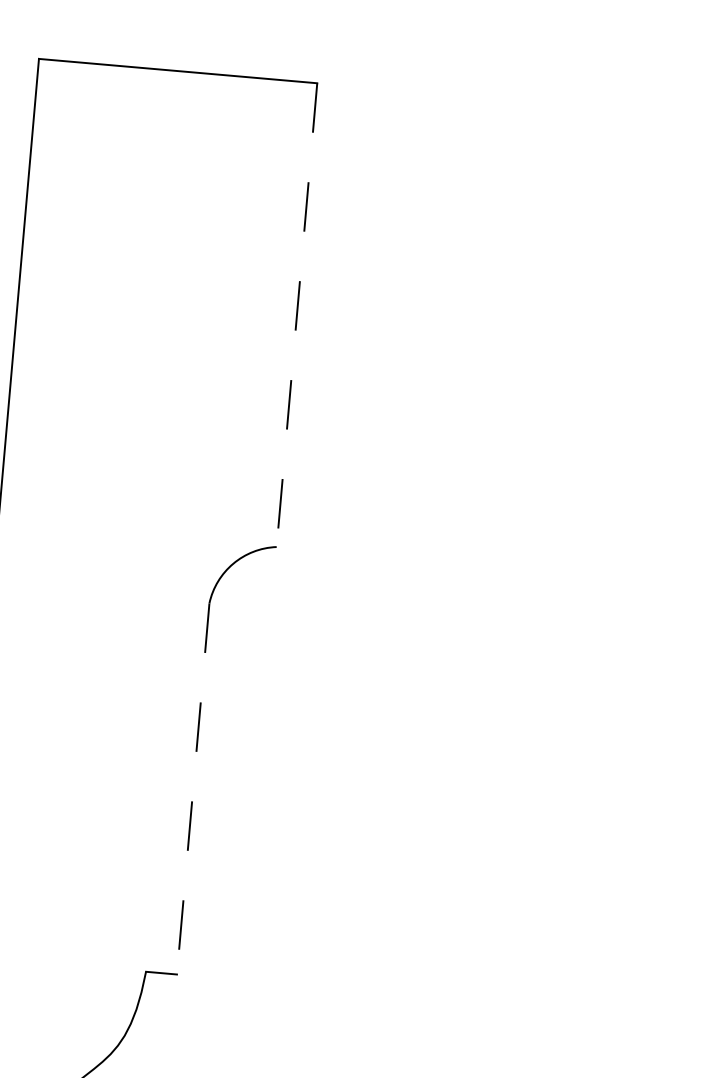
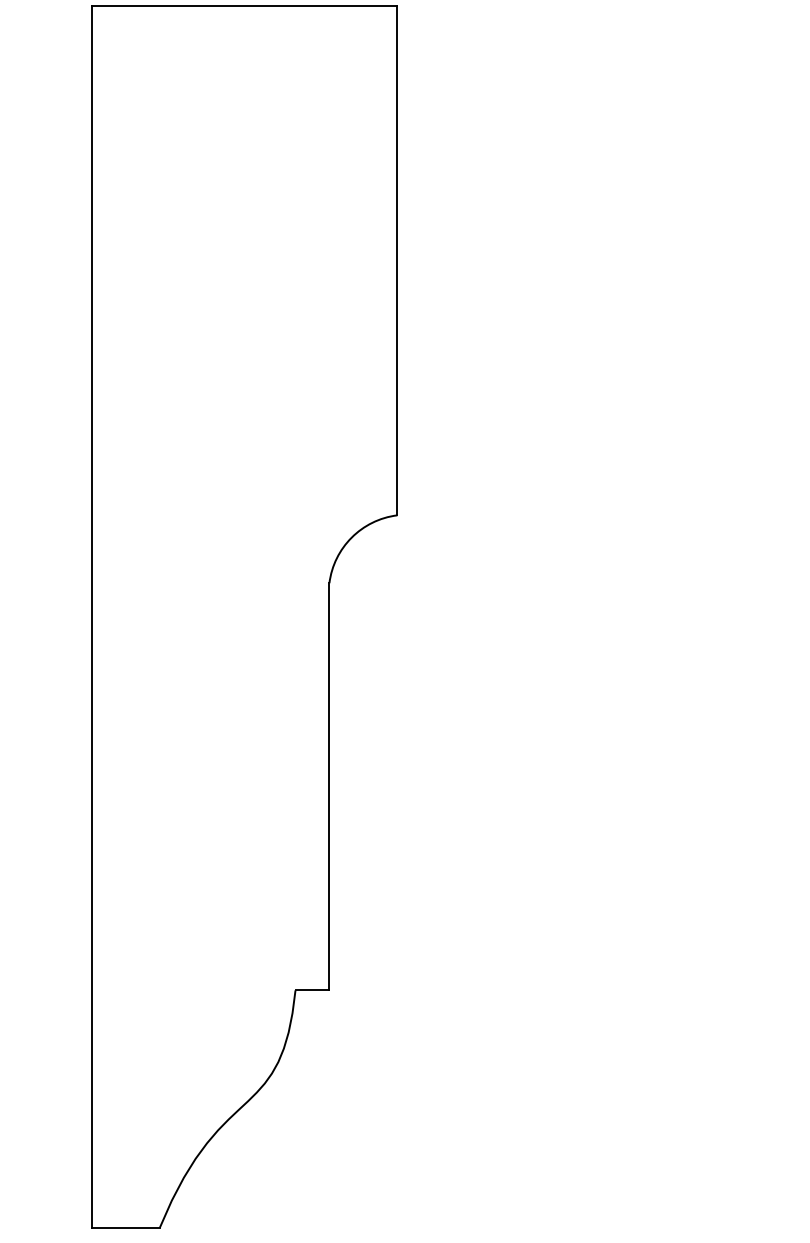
line: (297, 315) -> (397, 261), dashed -> solid
line: (193, 788) -> (329, 786), dashed -> solid

